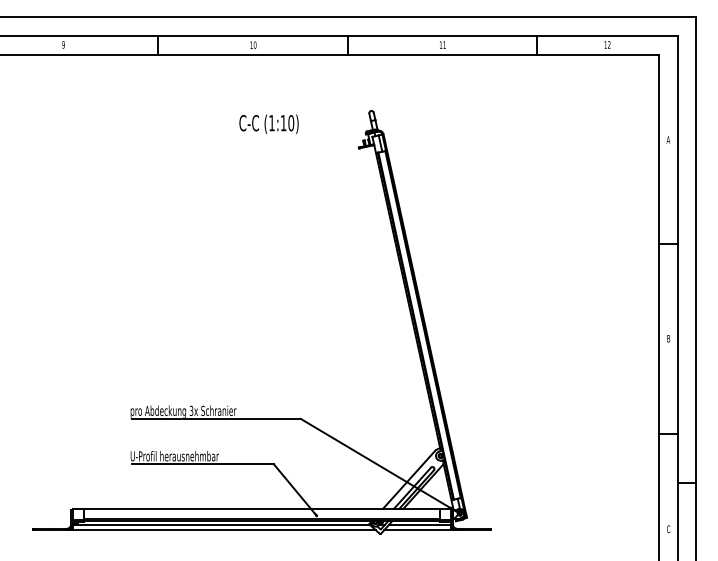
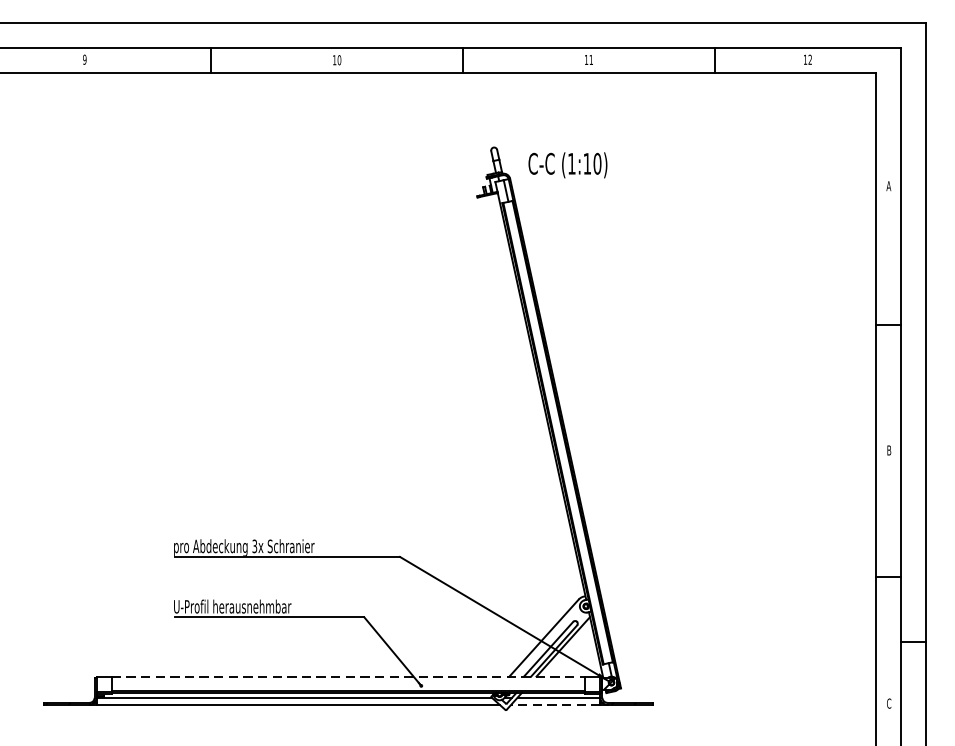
text: (268, 123) -> (567, 164), moved
line: (262, 508) -> (349, 676), solid -> dashed
line: (417, 530) -> (555, 705), solid -> dashed

